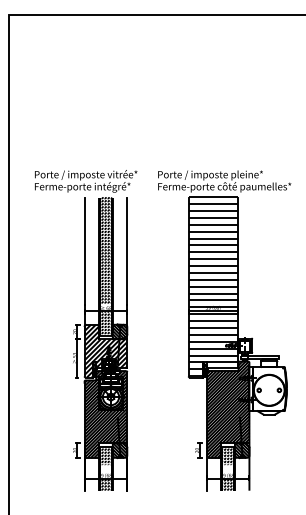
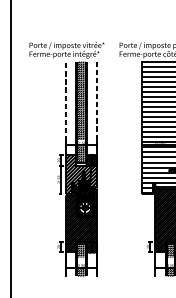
line: (84, 251) -> (65, 101), solid -> dashed
line: (127, 251) -> (97, 101), solid -> dashed

